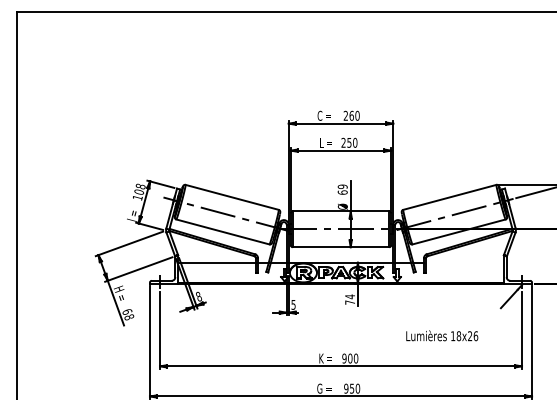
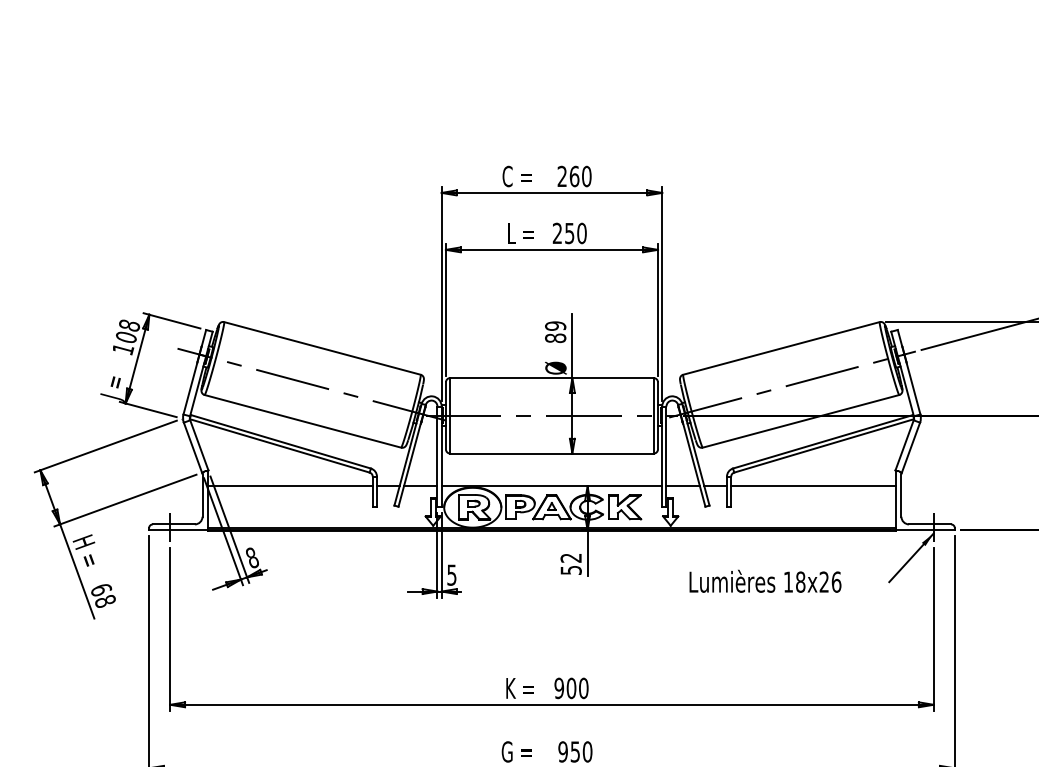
text: (342, 192) -> (555, 338), 69 -> 89
line: (464, 262) -> (812, 485), added
text: (350, 299) -> (571, 563), 74 -> 52
text: (442, 335) -> (766, 580), moved

